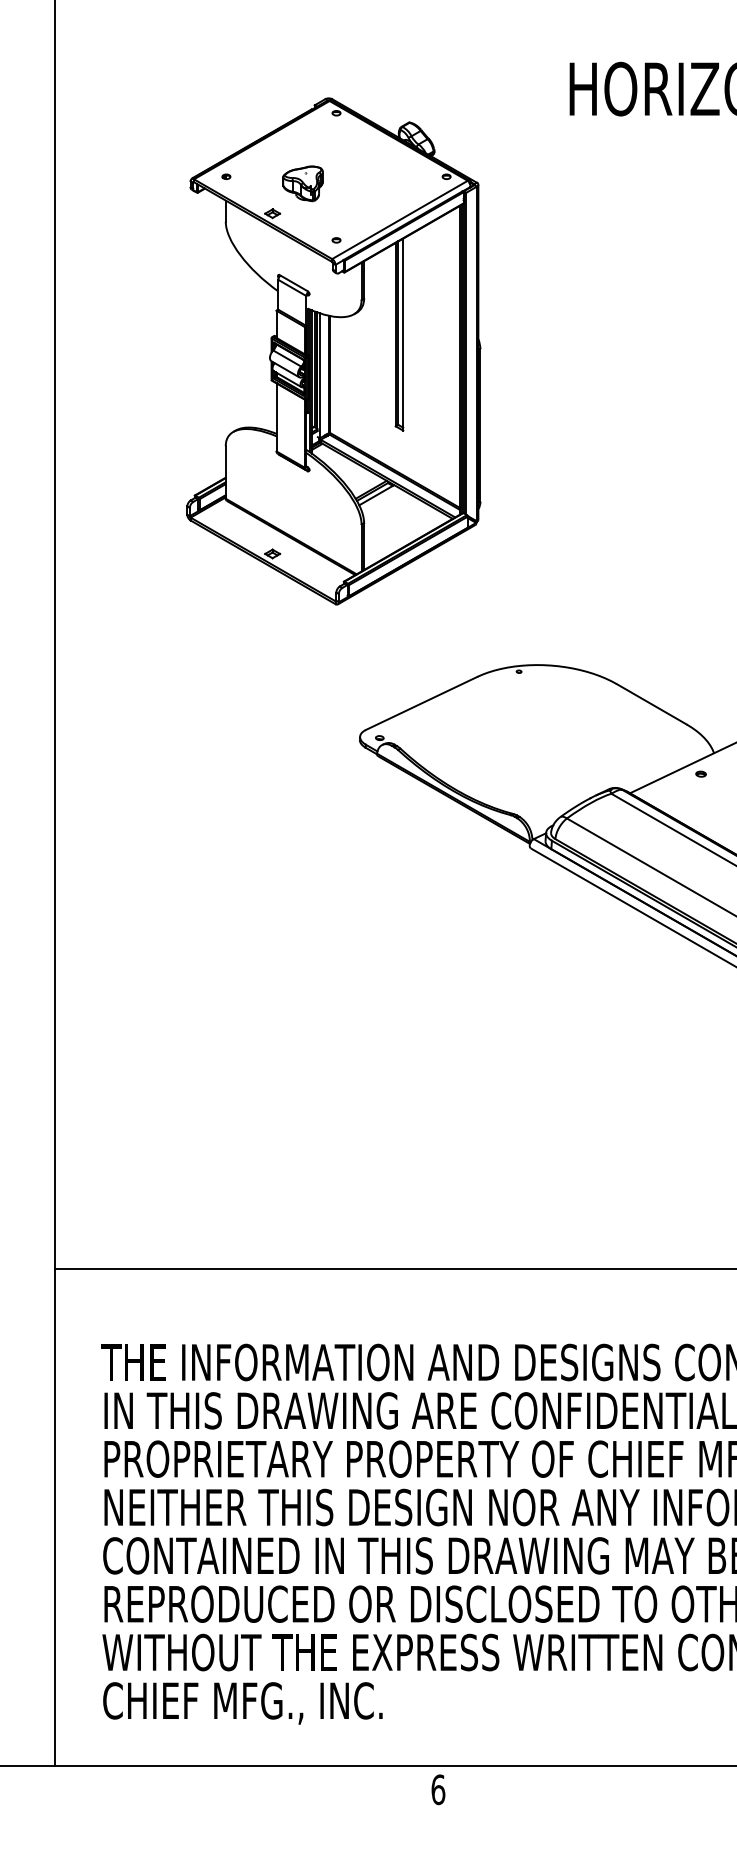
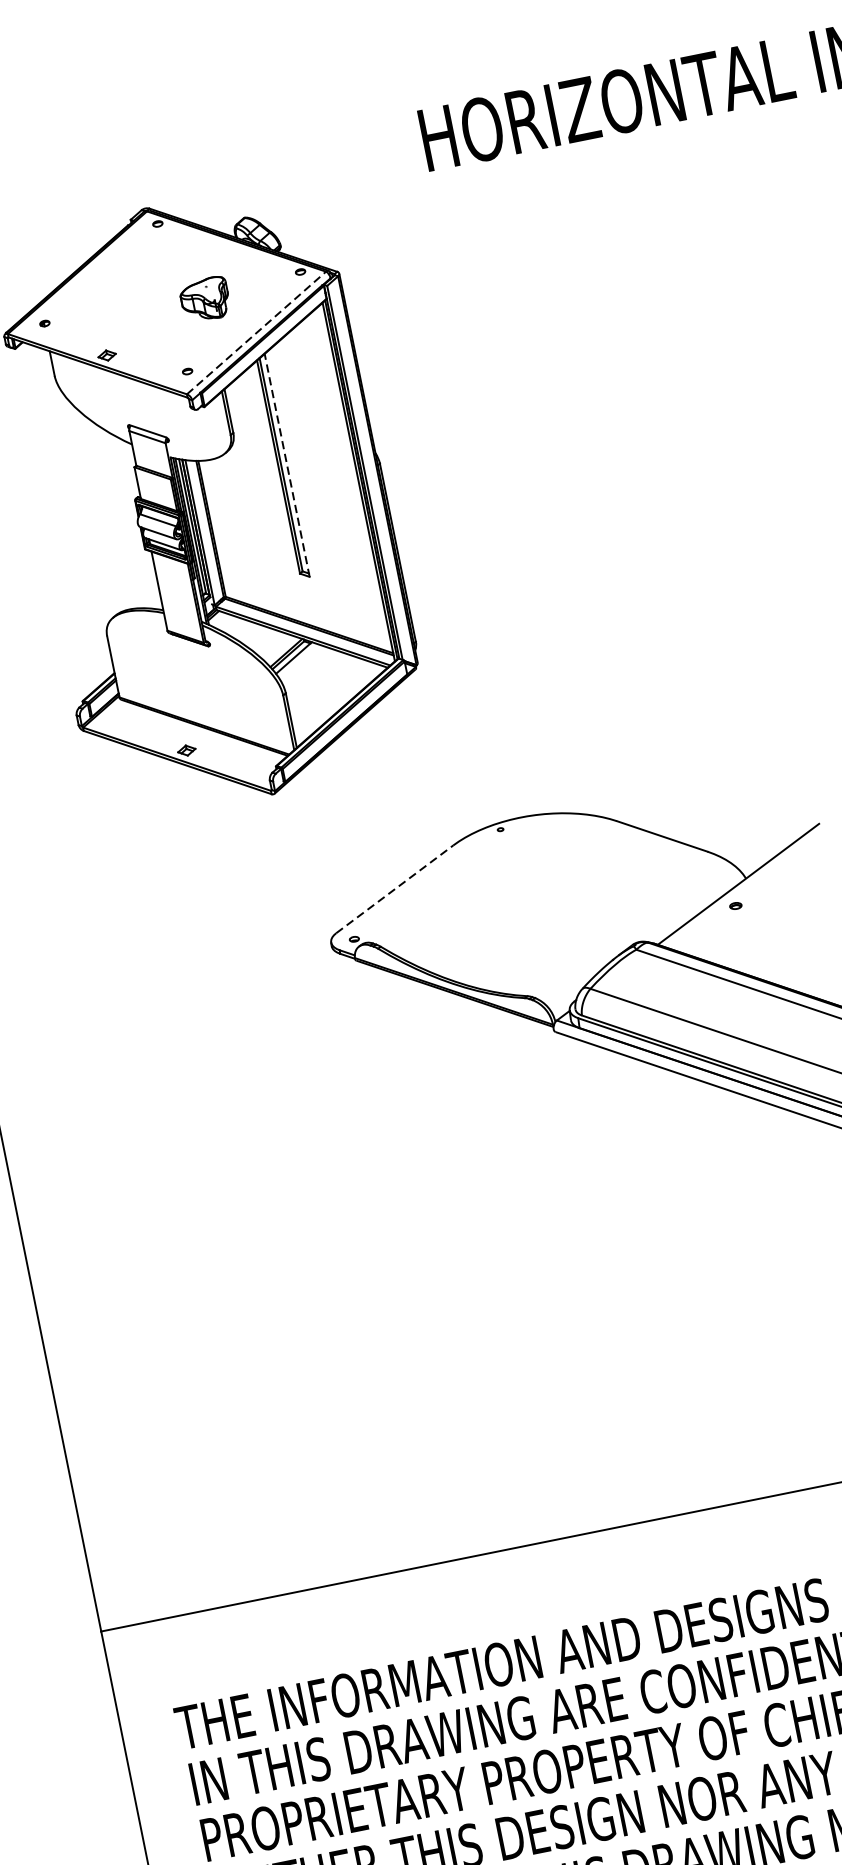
part: (302, 183) -> (204, 299), moved
line: (400, 219) -> (257, 332), solid -> dashed
line: (403, 334) -> (287, 465), solid -> dashed
line: (421, 703) -> (394, 889), solid -> dashed

